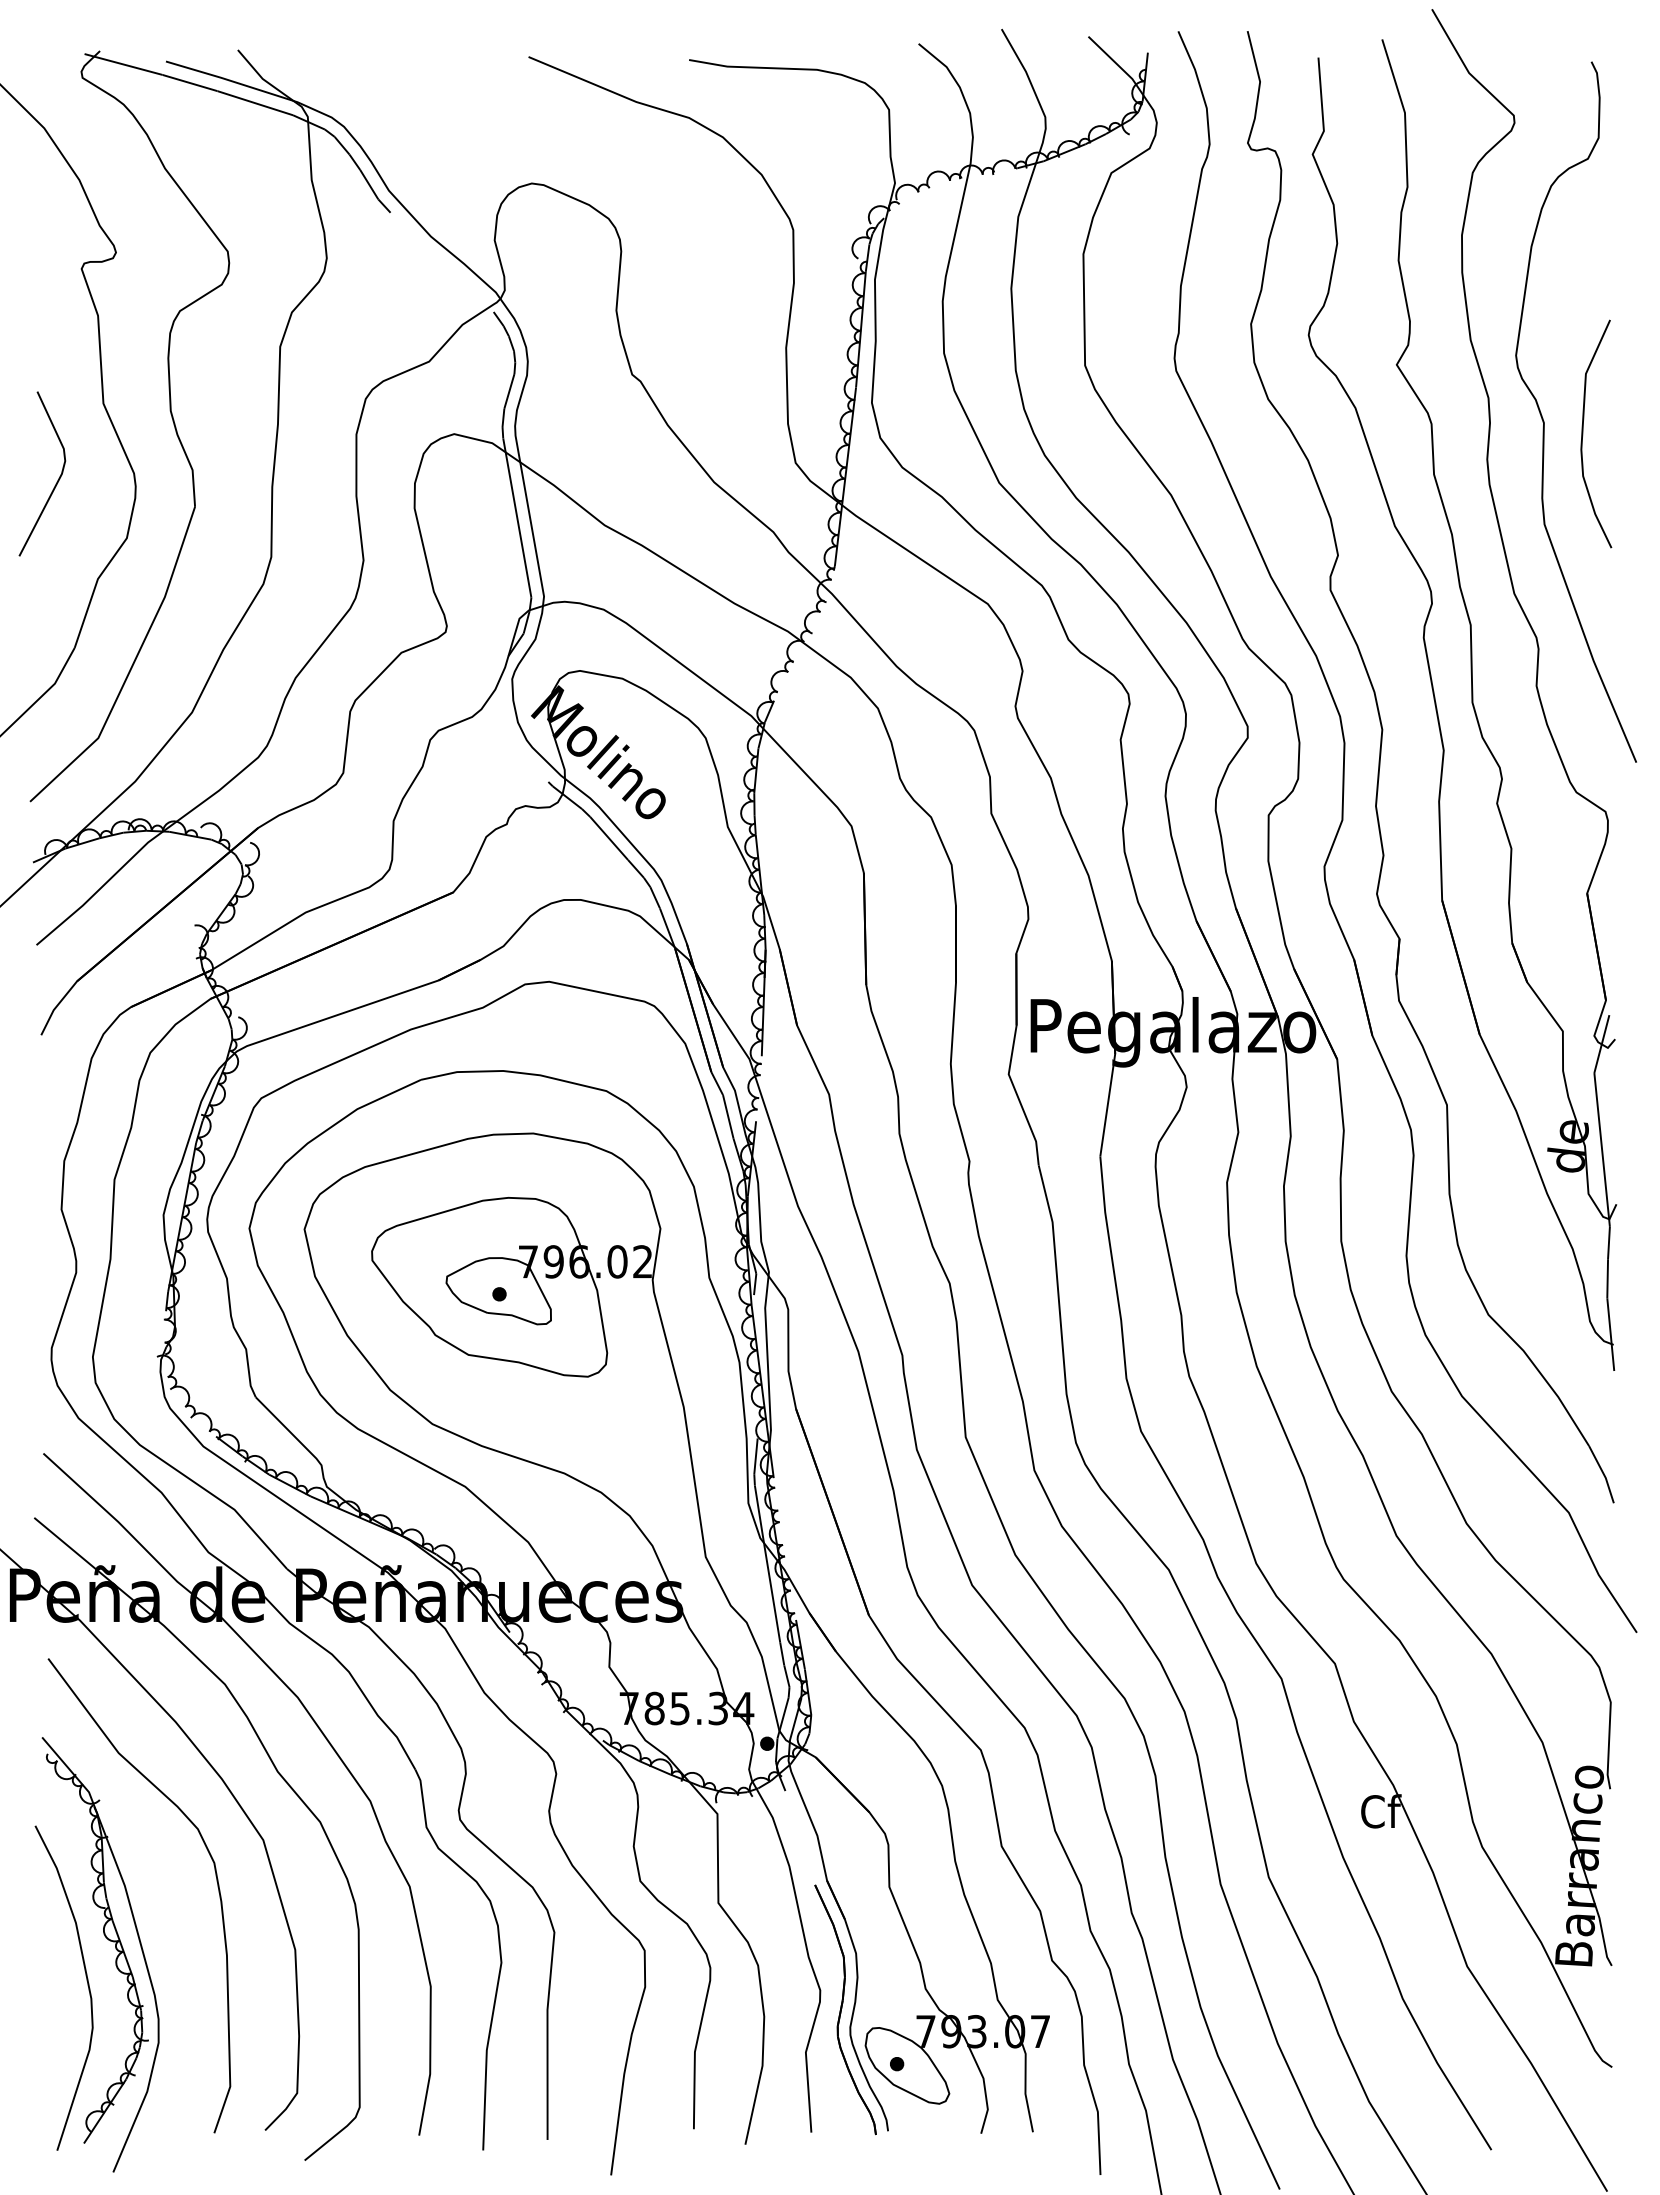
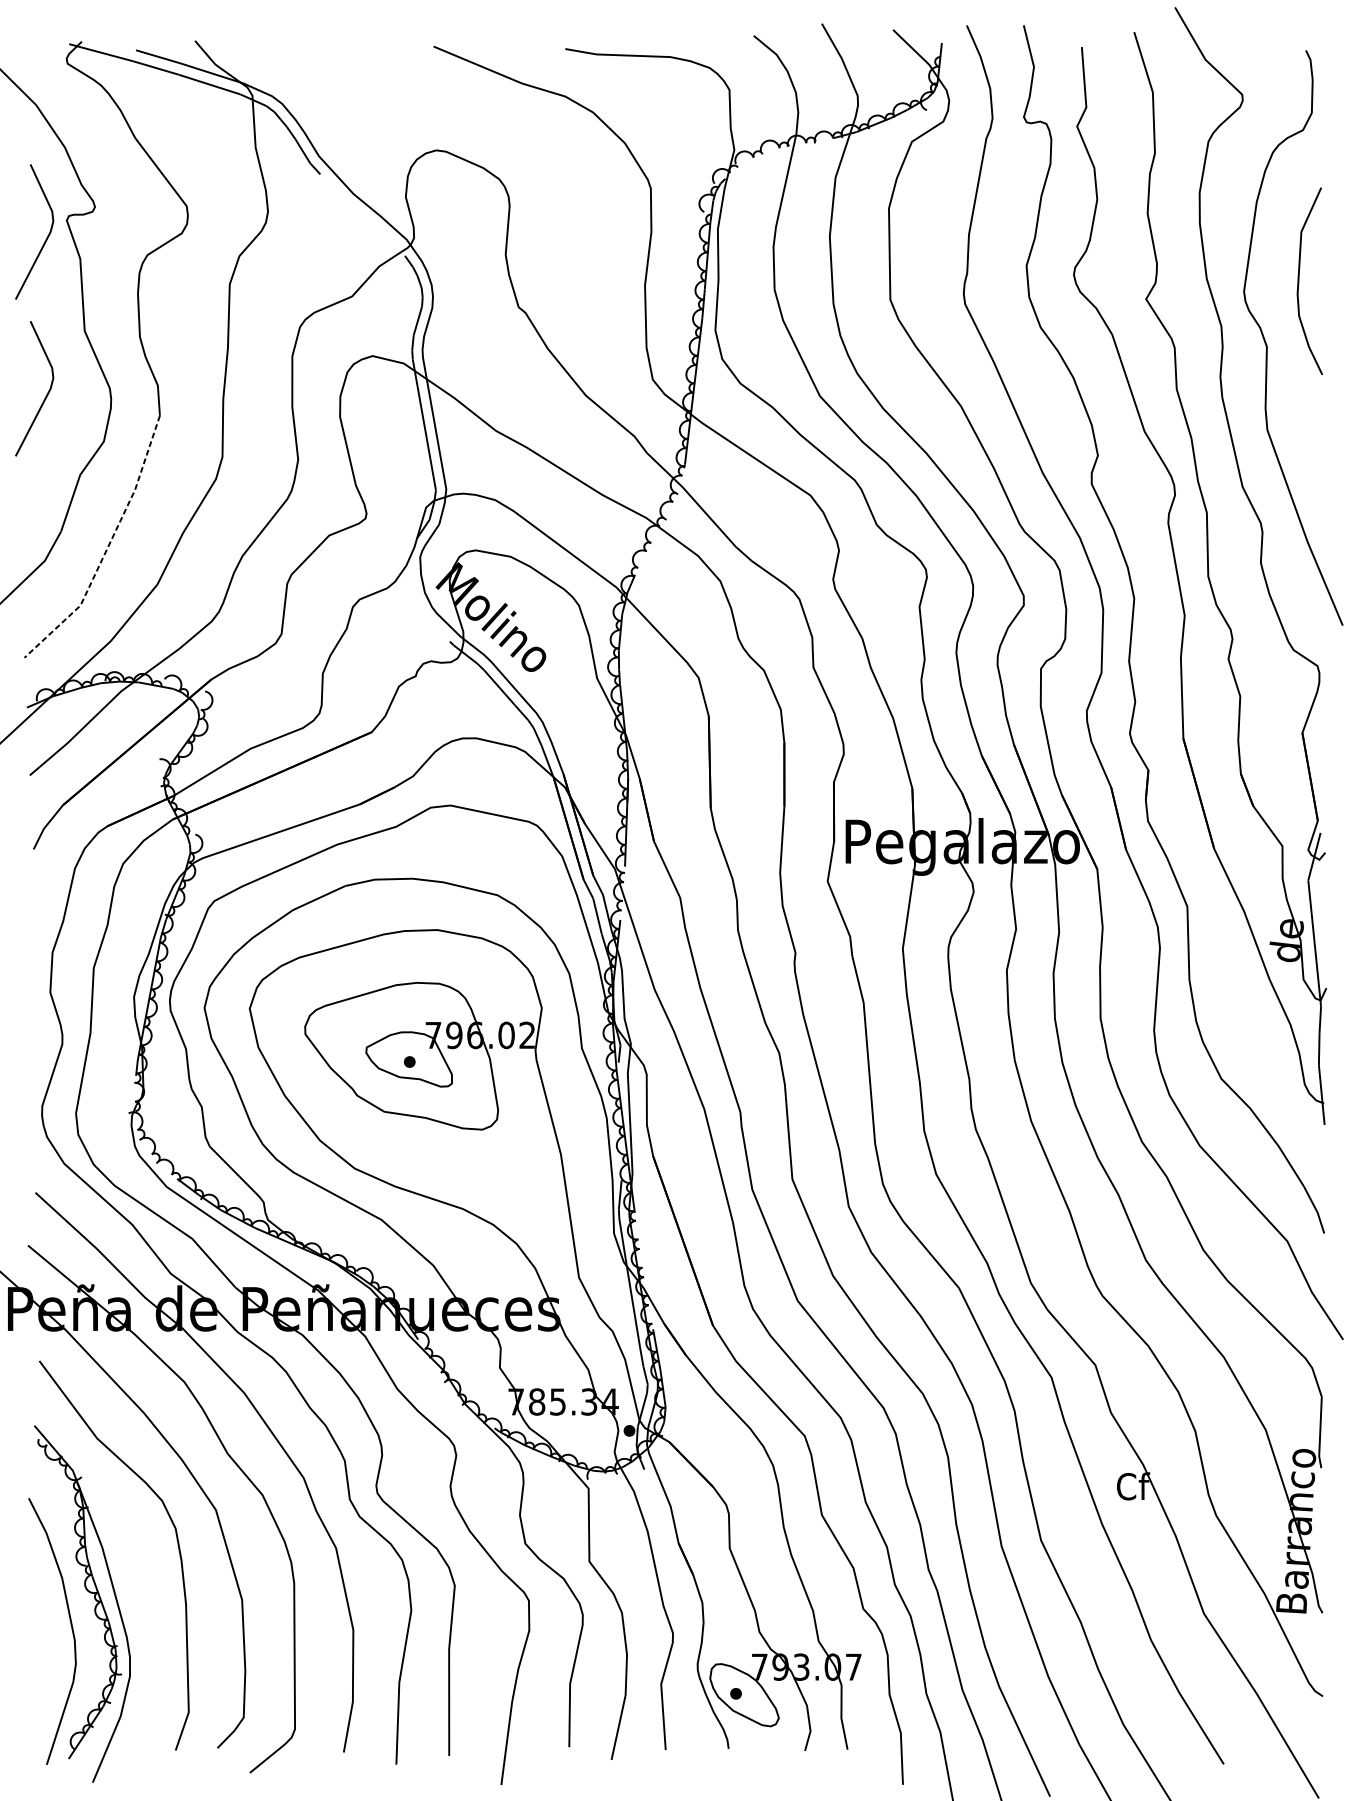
line: (55, 292) -> (45, 239), added
curve: (1583, 433) -> (1299, 280), moved
line: (132, 666) -> (108, 546), solid -> dashed
part: (845, 2009) -> (693, 1648), removed

